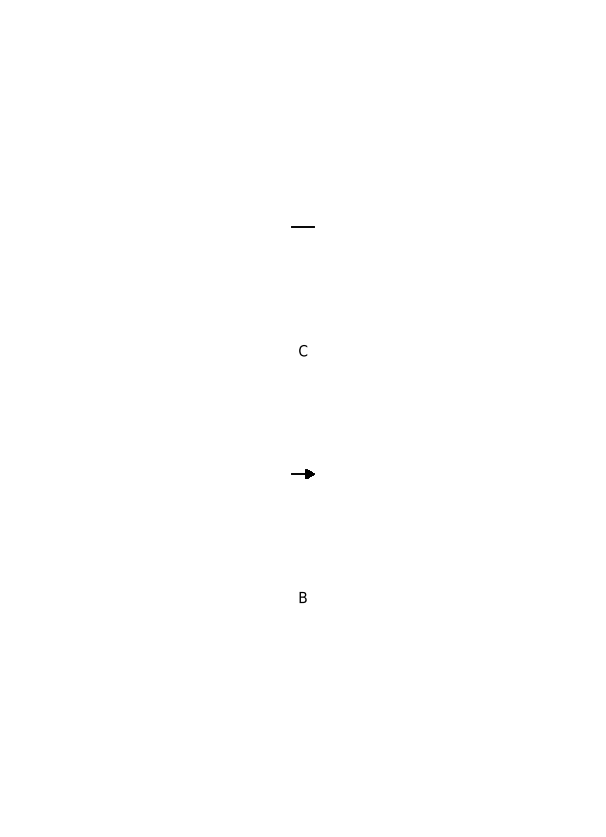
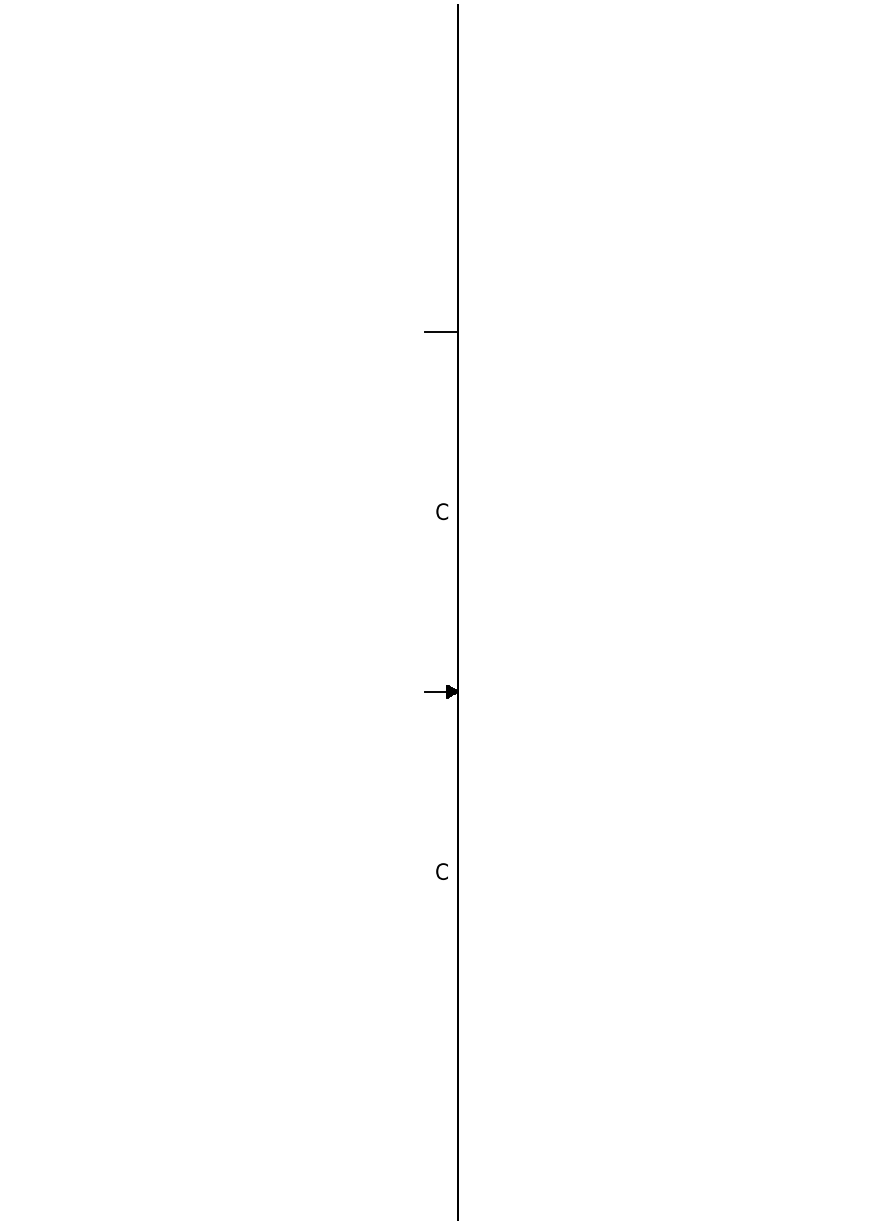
text: (303, 597) -> (442, 871), B -> C

